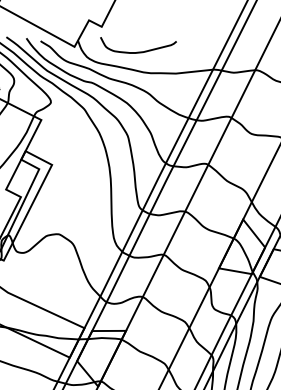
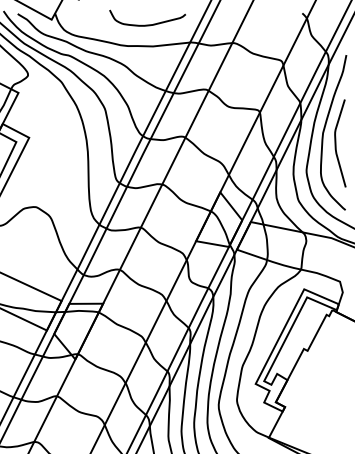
curve: (138, 51) -> (147, 24), moved

